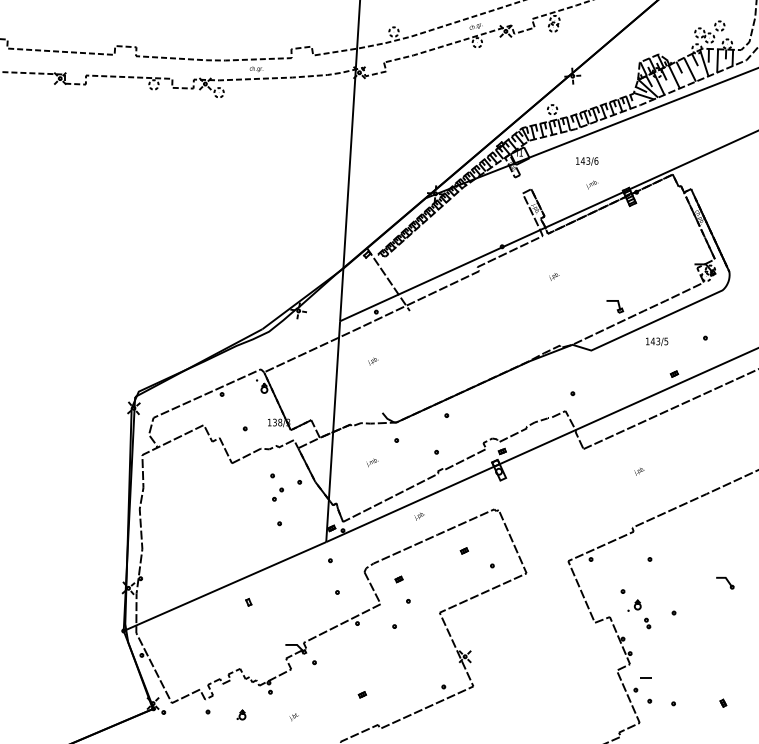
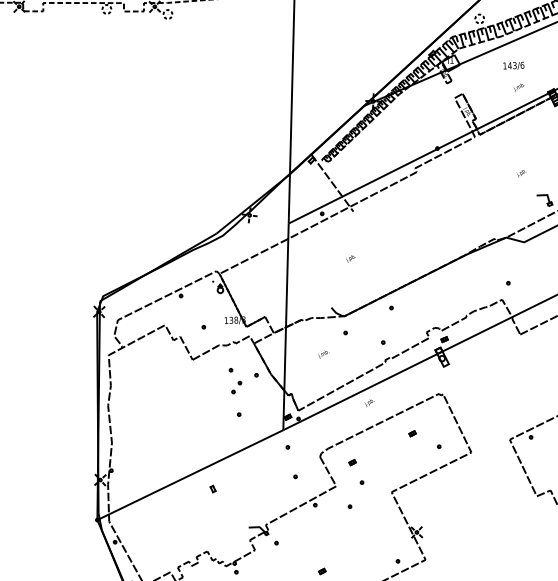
text: (554, 276) -> (521, 173), moved
text: (373, 361) -> (351, 258), moved

